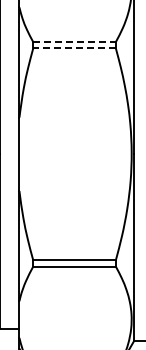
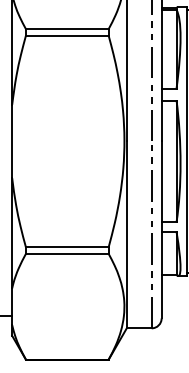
line: (74, 42) -> (67, 29), dashed -> solid
line: (73, 48) -> (66, 35), dashed -> solid

